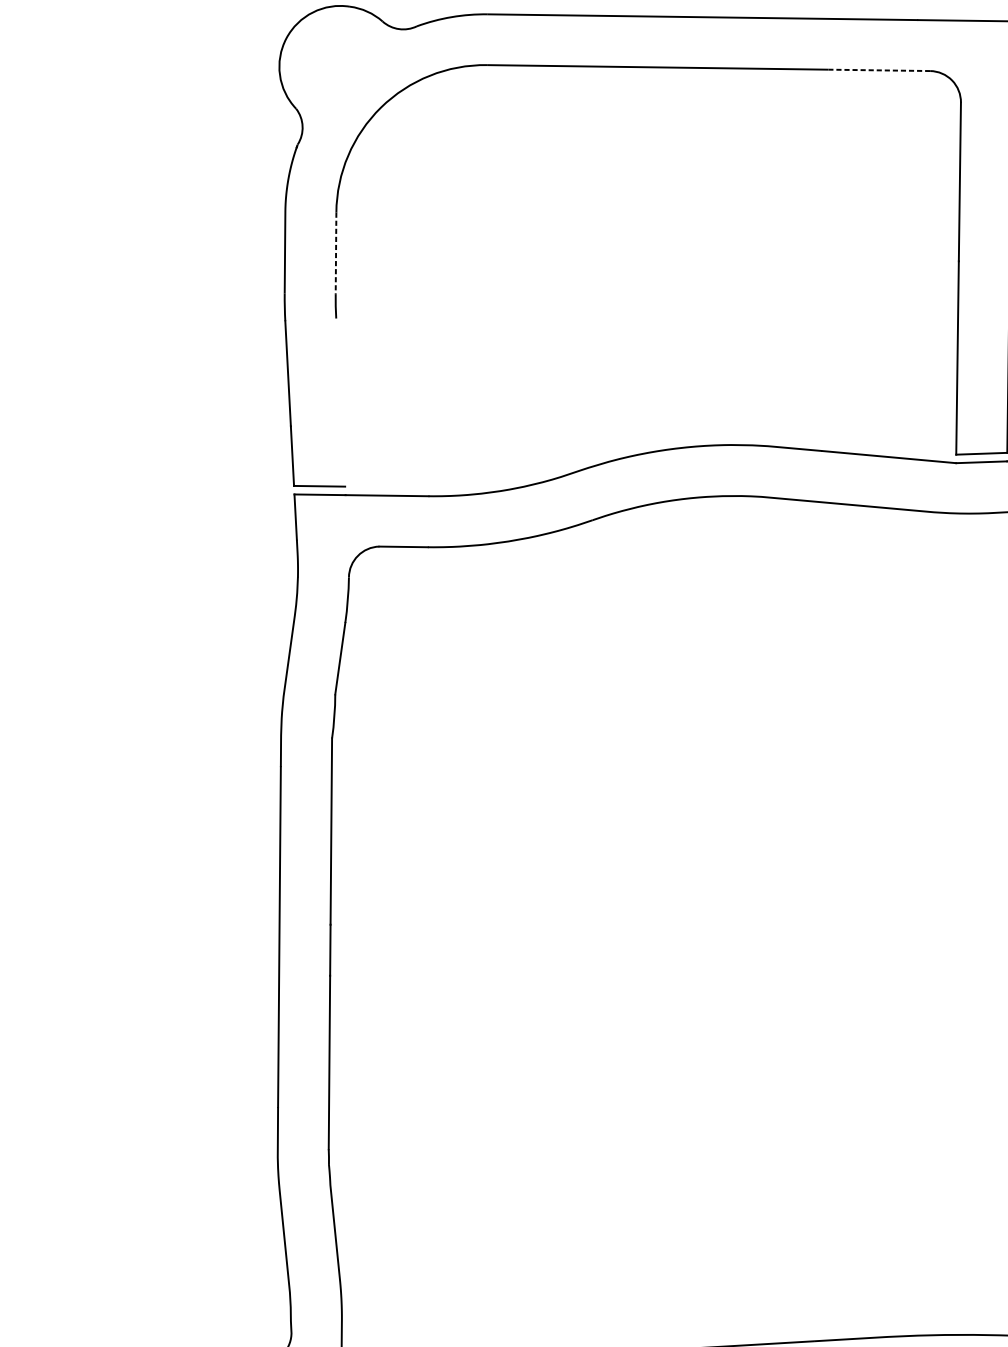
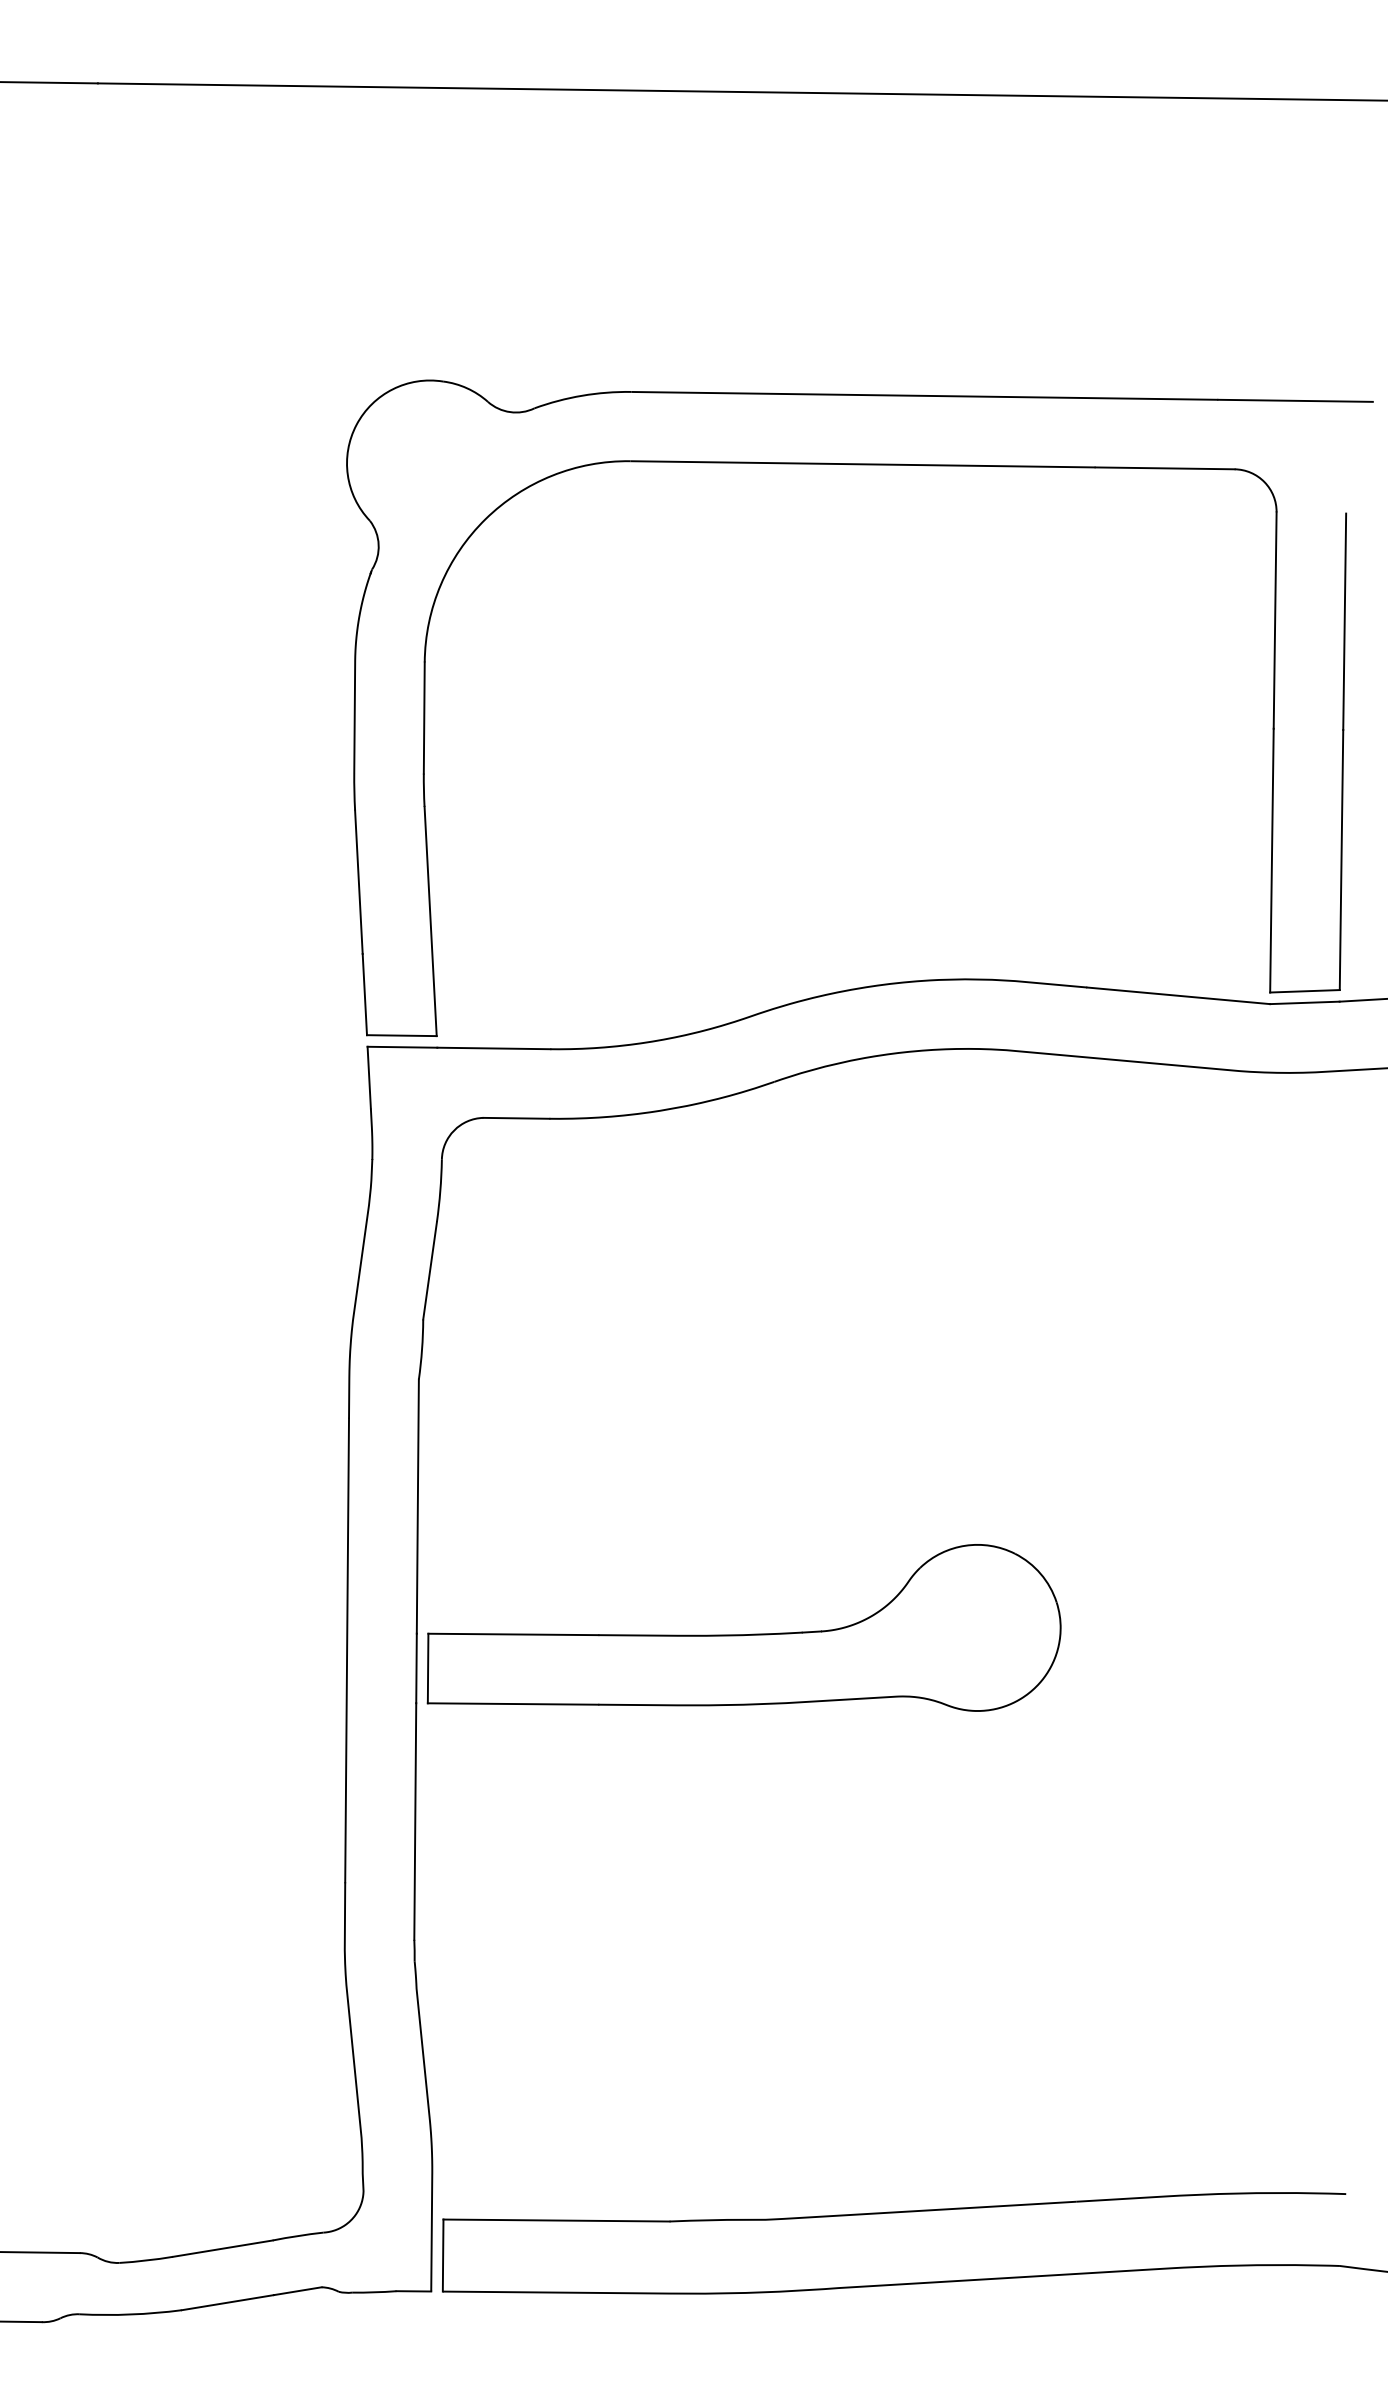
line: (879, 70) -> (1165, 468), dashed -> solid
line: (336, 253) -> (424, 718), dashed -> solid
line: (340, 402) -> (430, 921), added
part: (570, 925) -> (743, 1634), added

